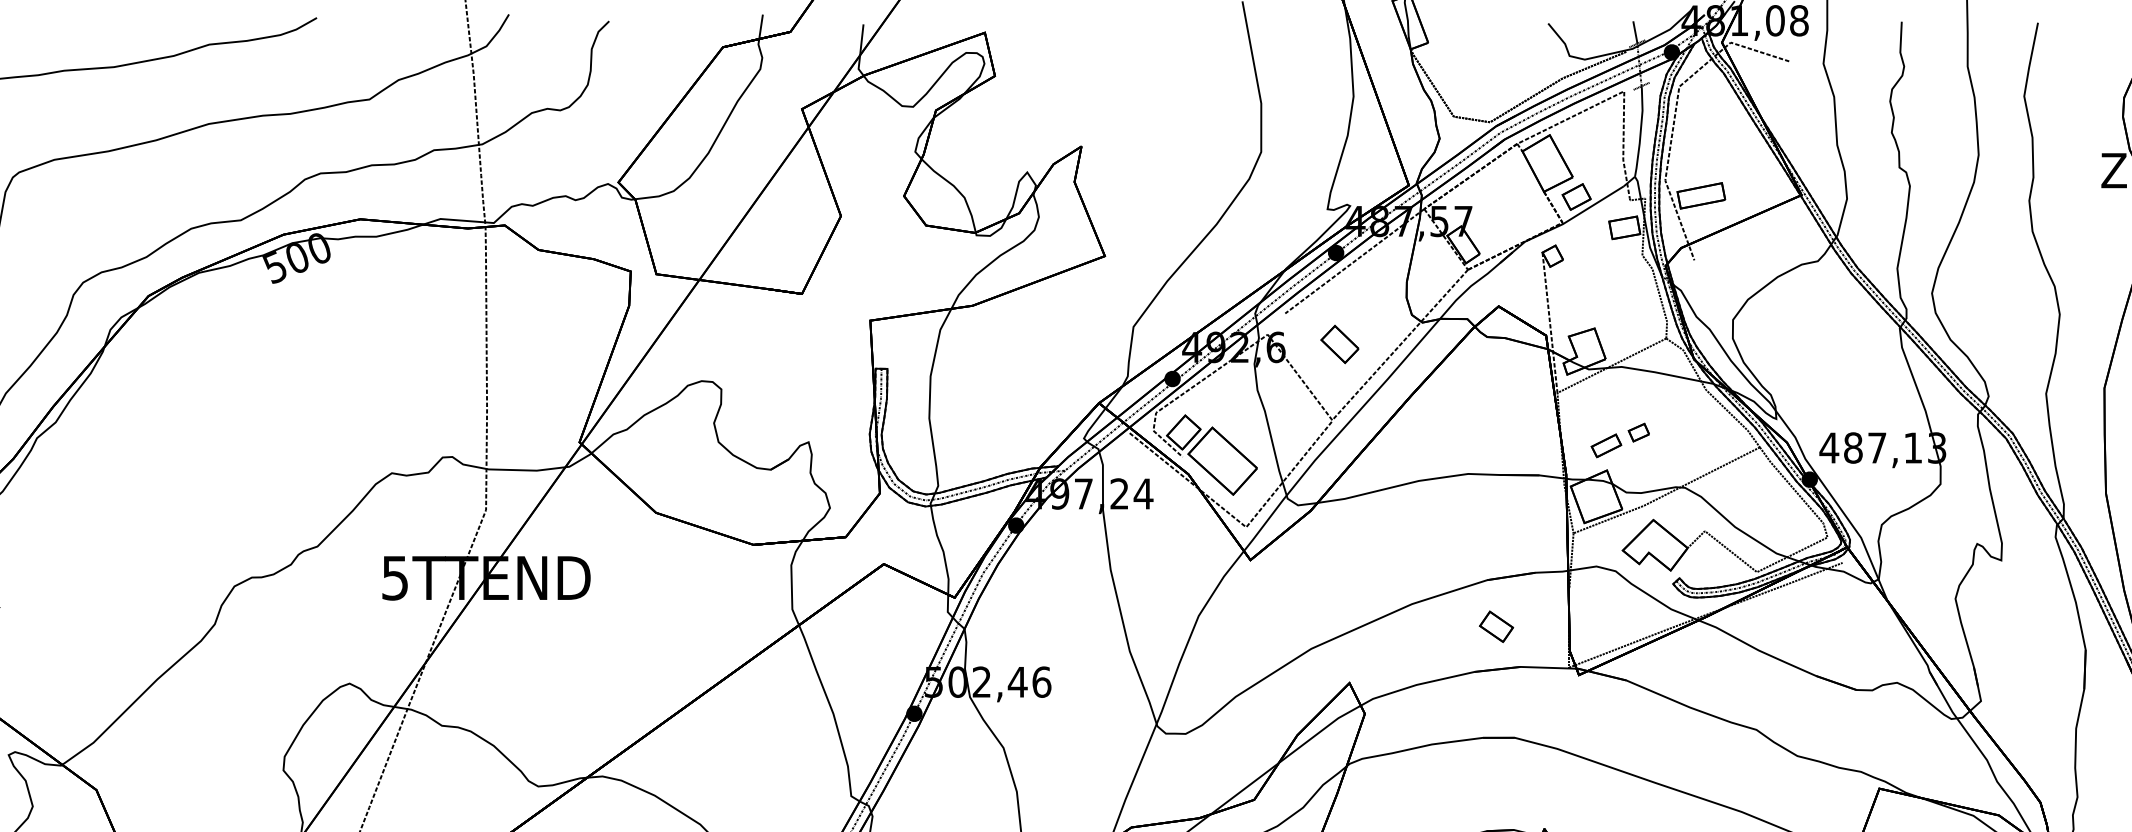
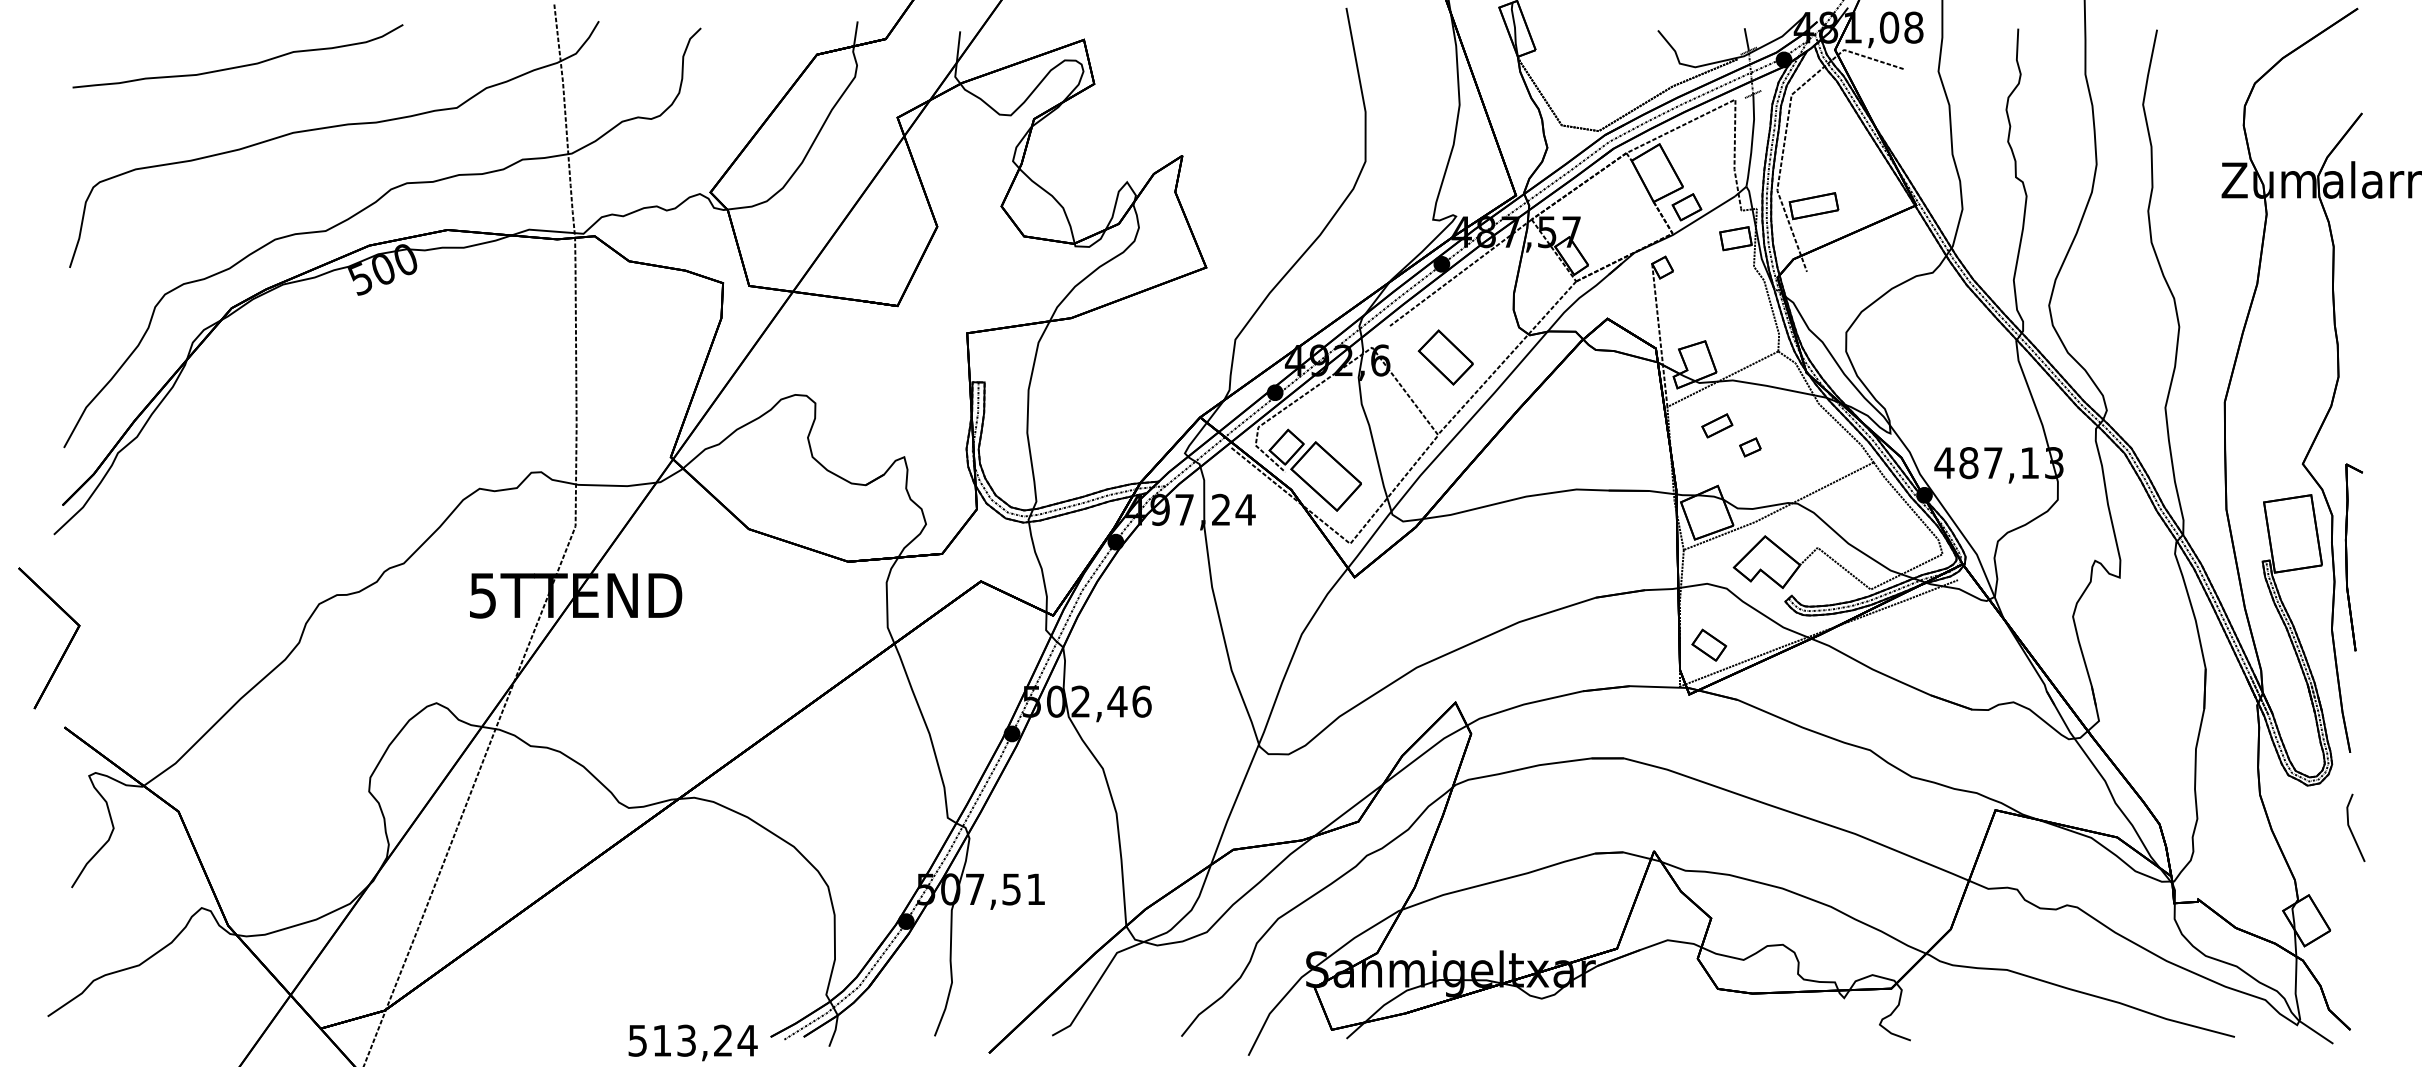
part: (1339, 344) -> (1445, 357), size x1.43
part: (1606, 445) -> (1717, 425), moved
part: (1495, 626) -> (1708, 644), moved

